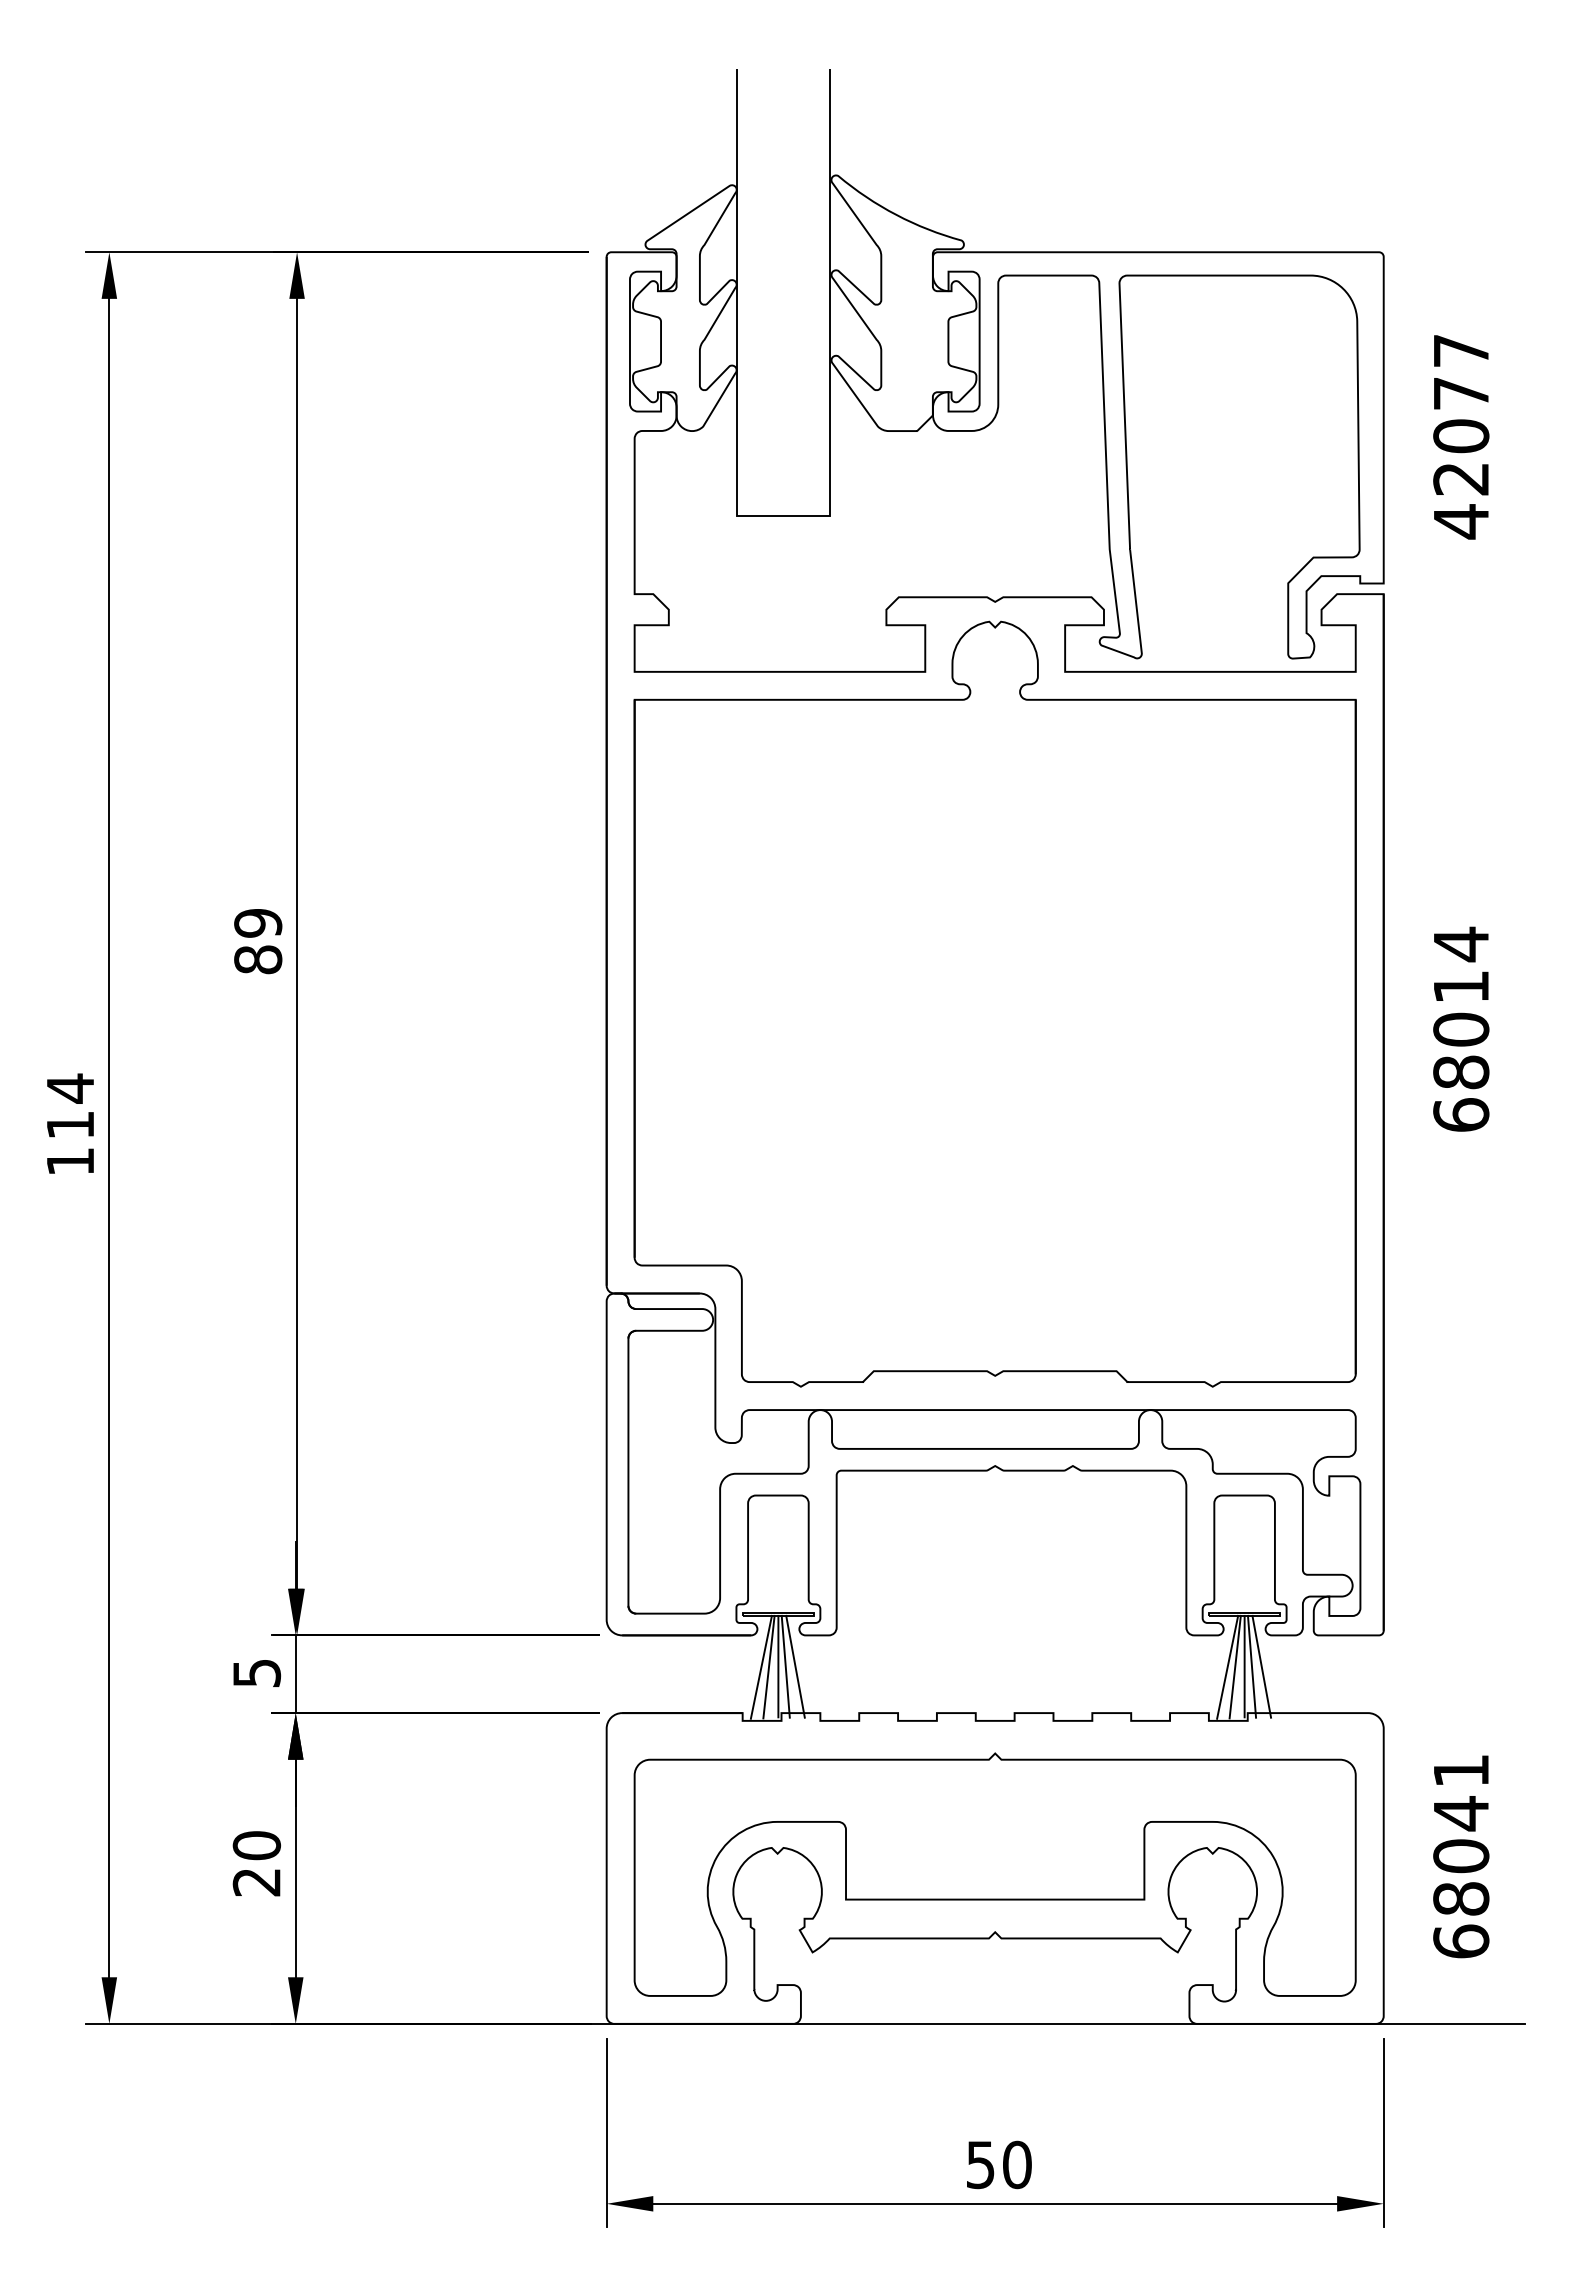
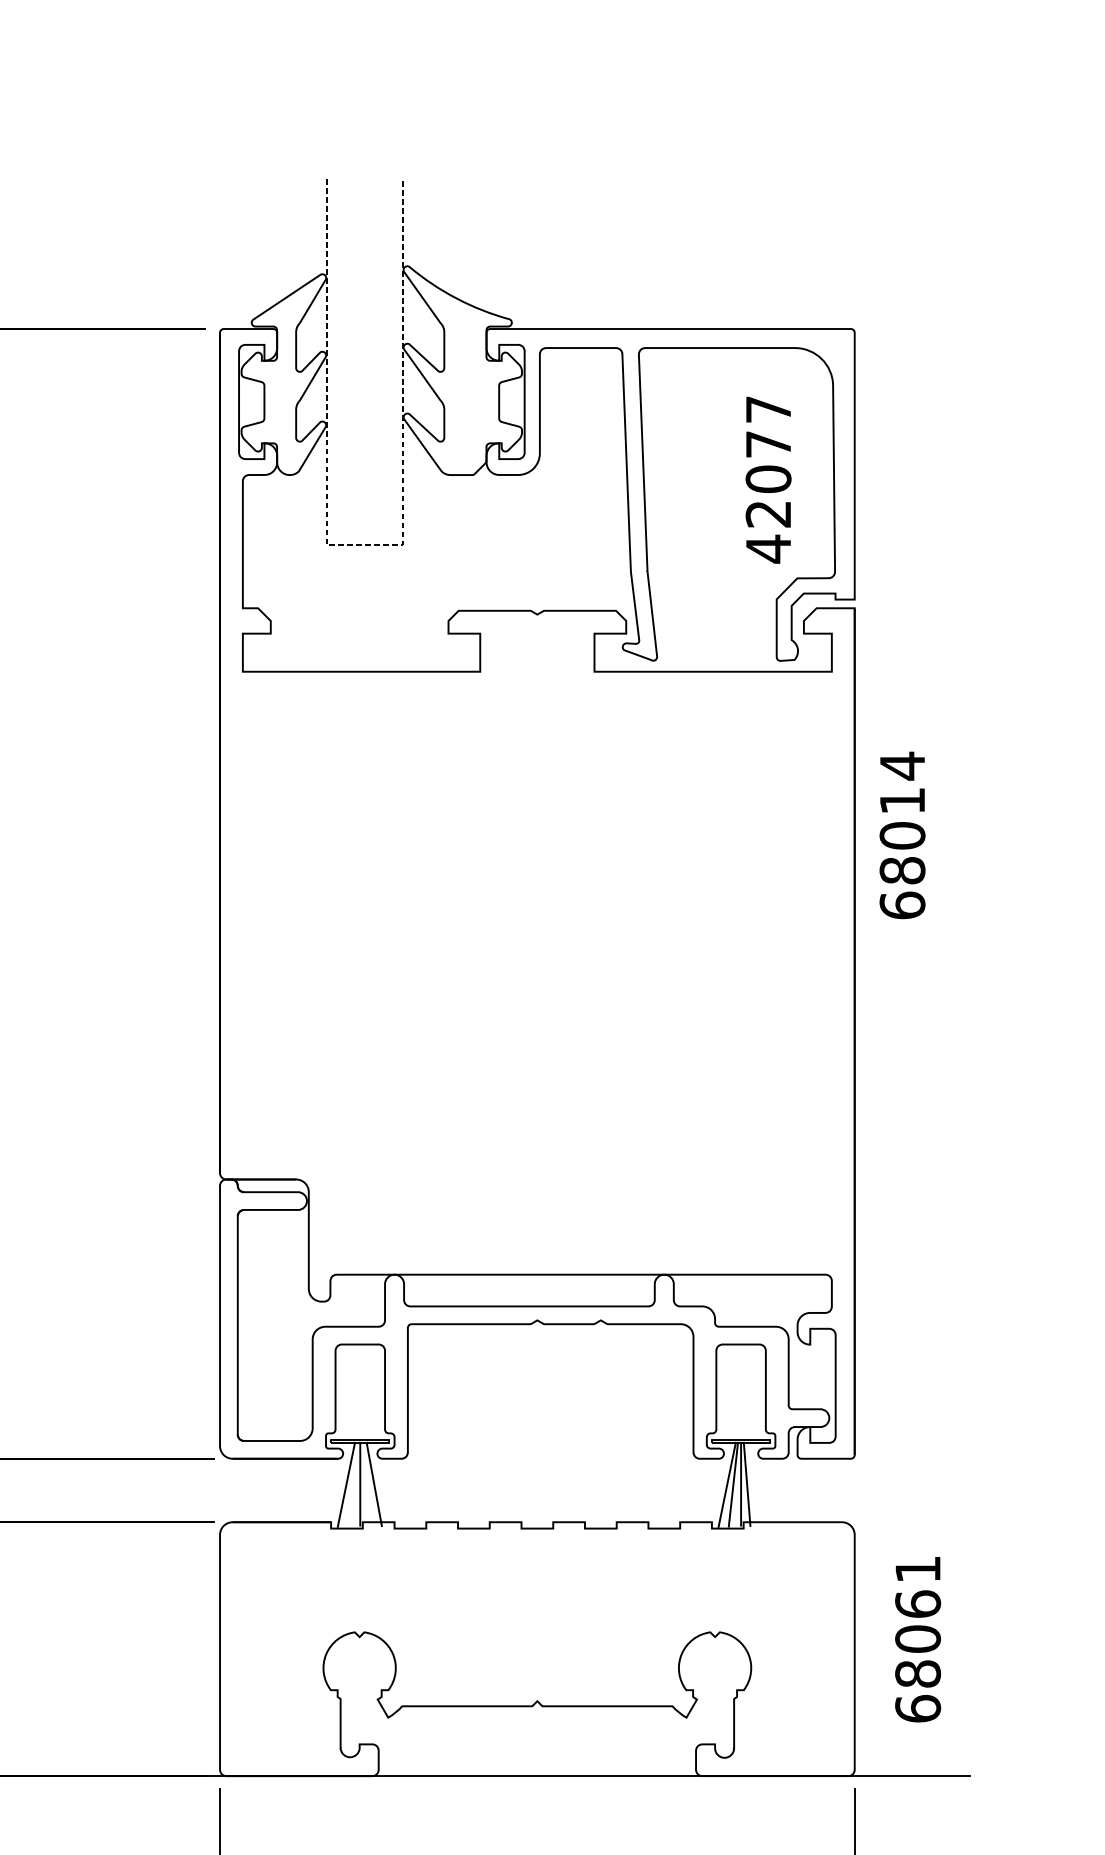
text: (1461, 437) -> (768, 480), moved
line: (783, 516) -> (364, 544), solid -> dashed
part: (994, 1003) -> (536, 942), removed
text: (1461, 1028) -> (902, 834), moved
line: (768, 1666) -> (352, 1484), removed
line: (785, 1666) -> (366, 1484), removed
line: (1261, 1666) -> (754, 1484), removed
text: (1461, 1813) -> (918, 1604), 68041 -> 68061
part: (994, 1874) -> (536, 1654), removed

